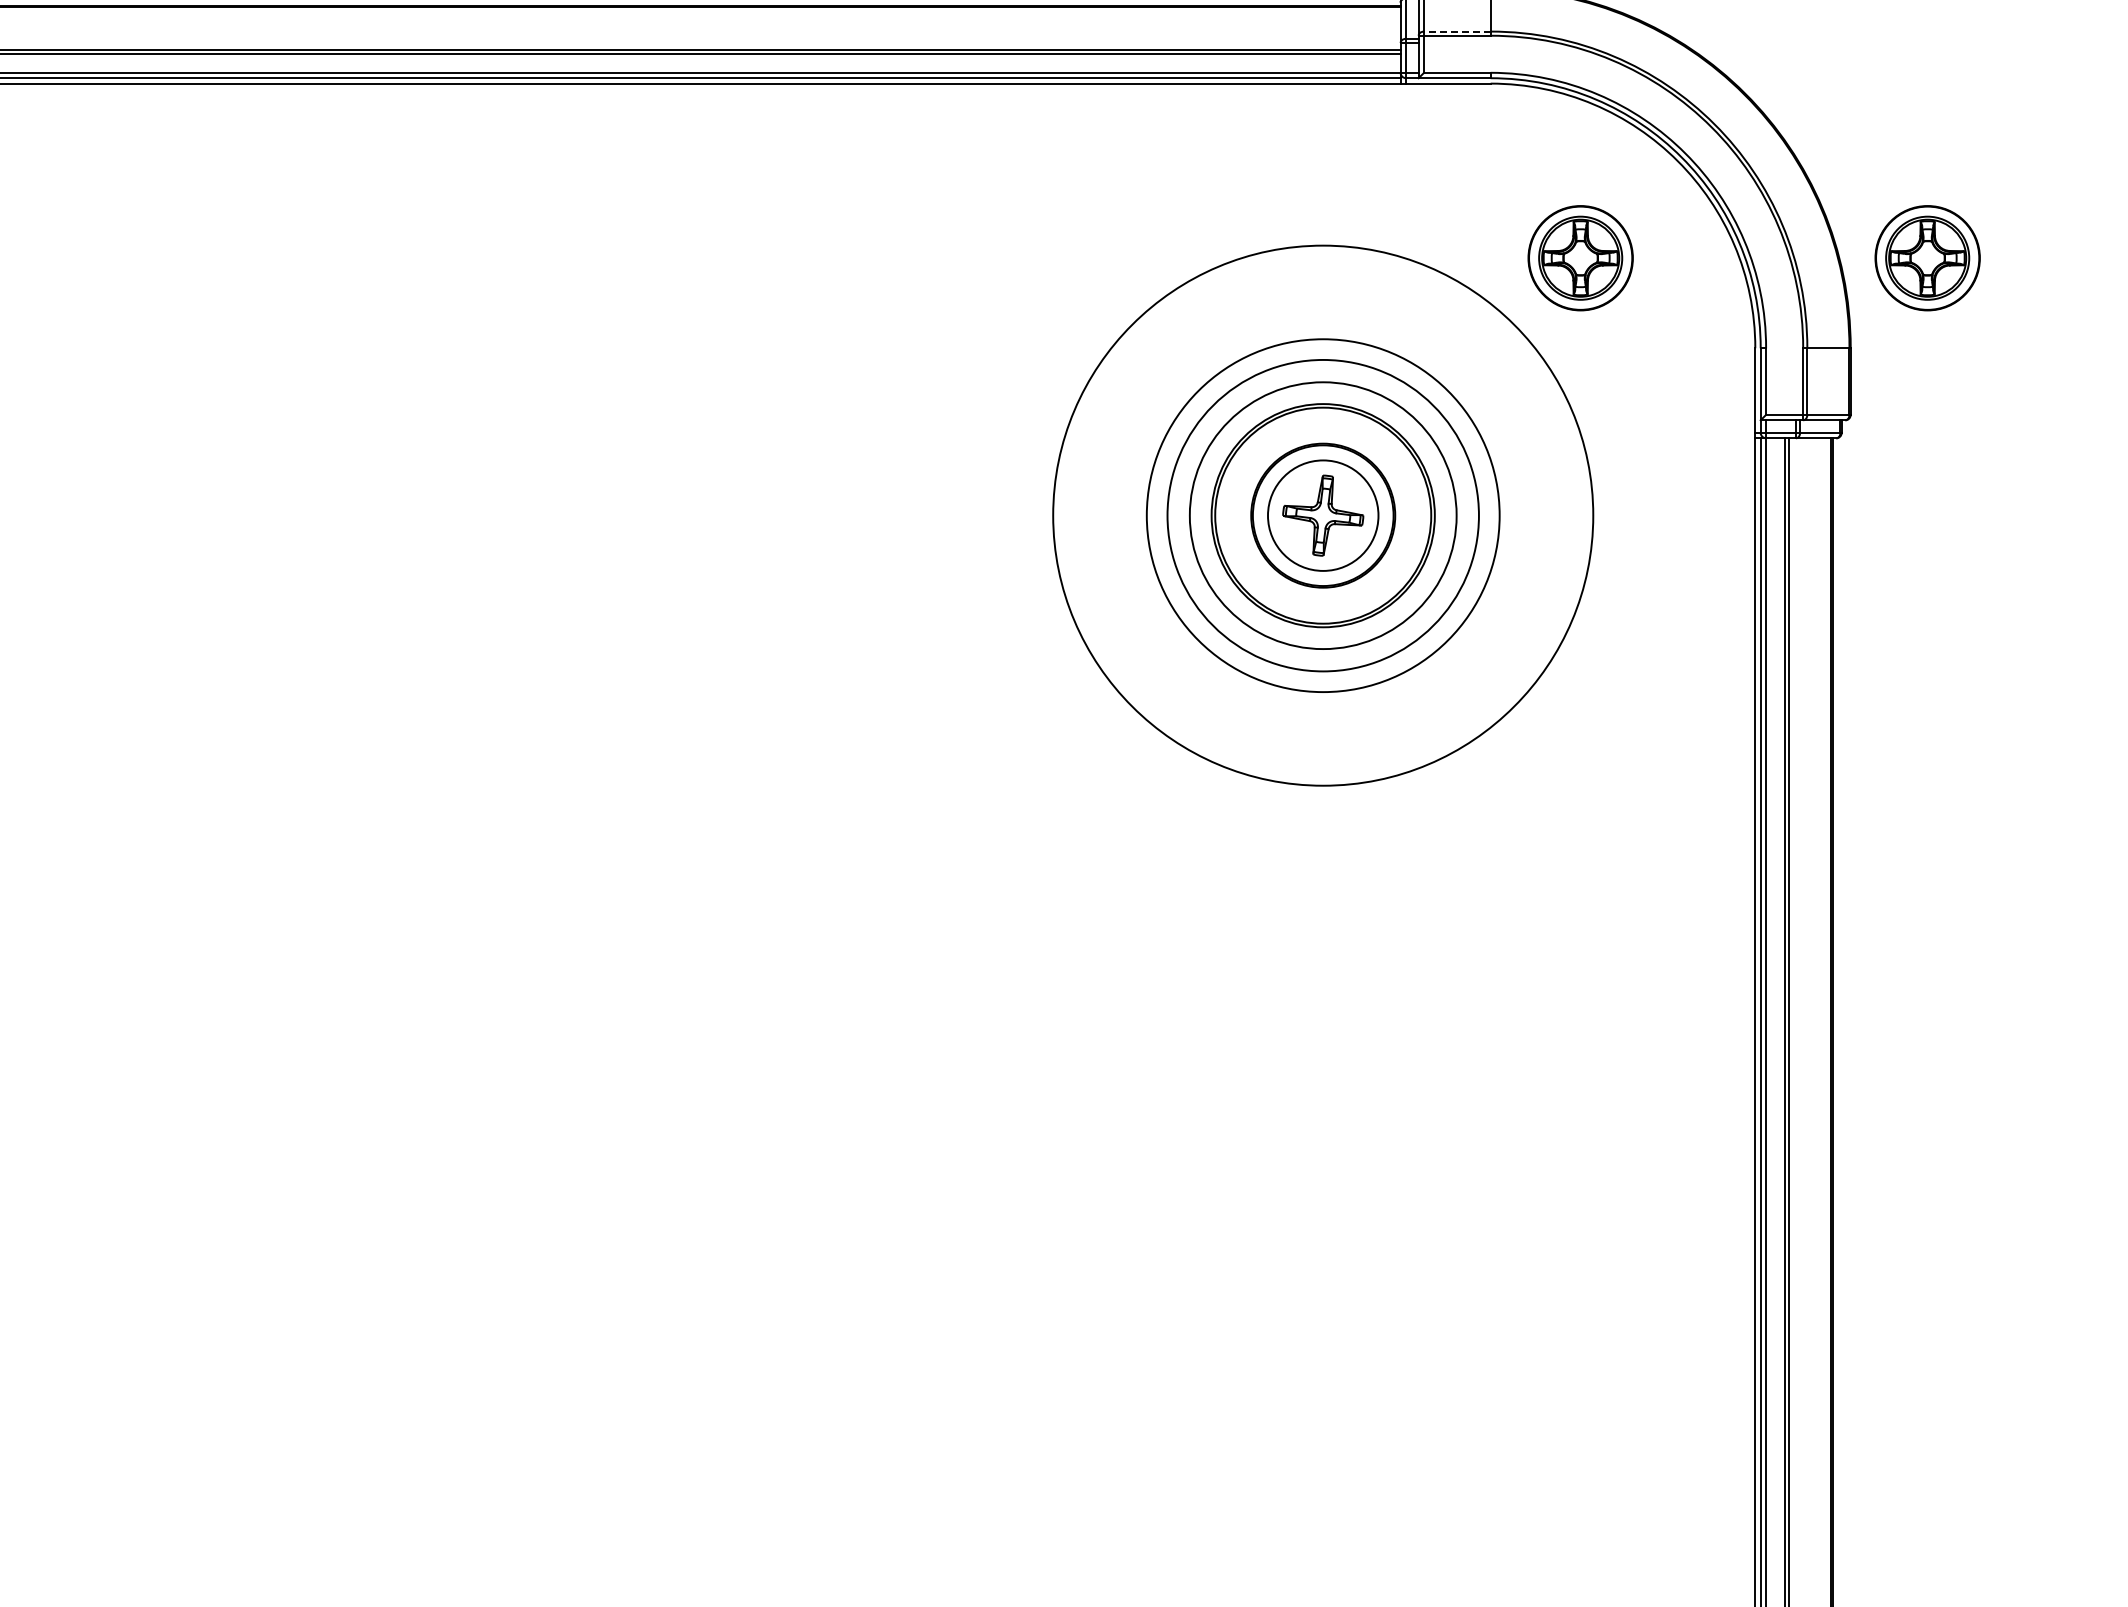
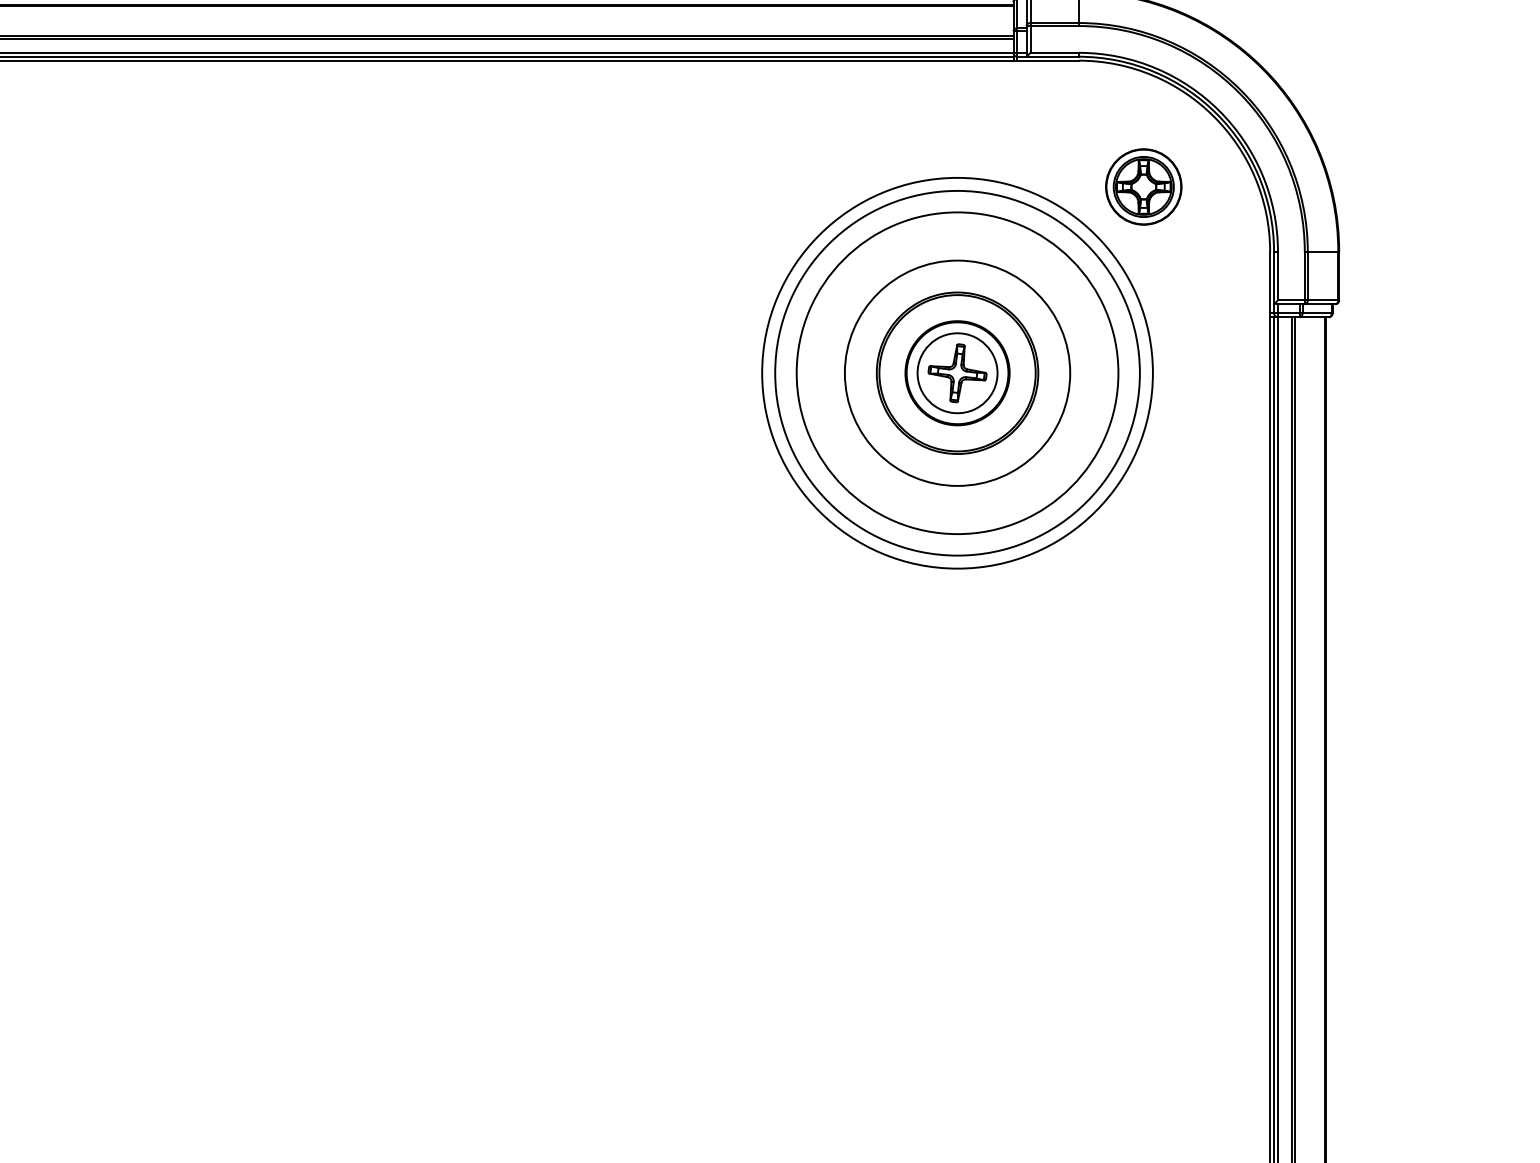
line: (1456, 31) -> (1053, 22), dashed -> solid
part: (1927, 258) -> (1394, 187), removed
circle: (1322, 515) -> (957, 373), size x1.67
circle: (1323, 515) -> (957, 373), size x1.43

